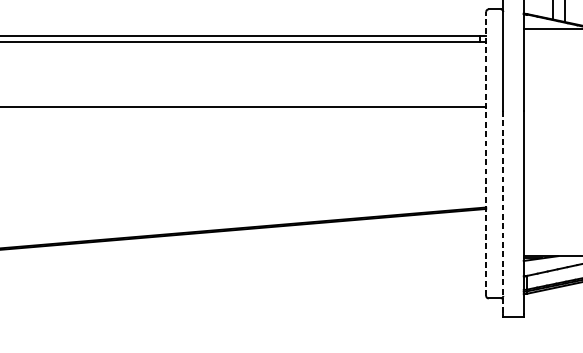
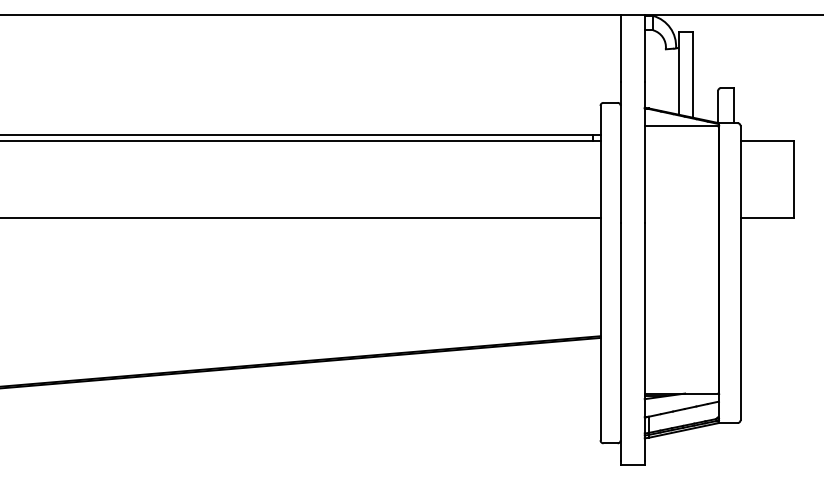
line: (486, 153) -> (600, 272), dashed -> solid
line: (503, 212) -> (620, 342), dashed -> solid

